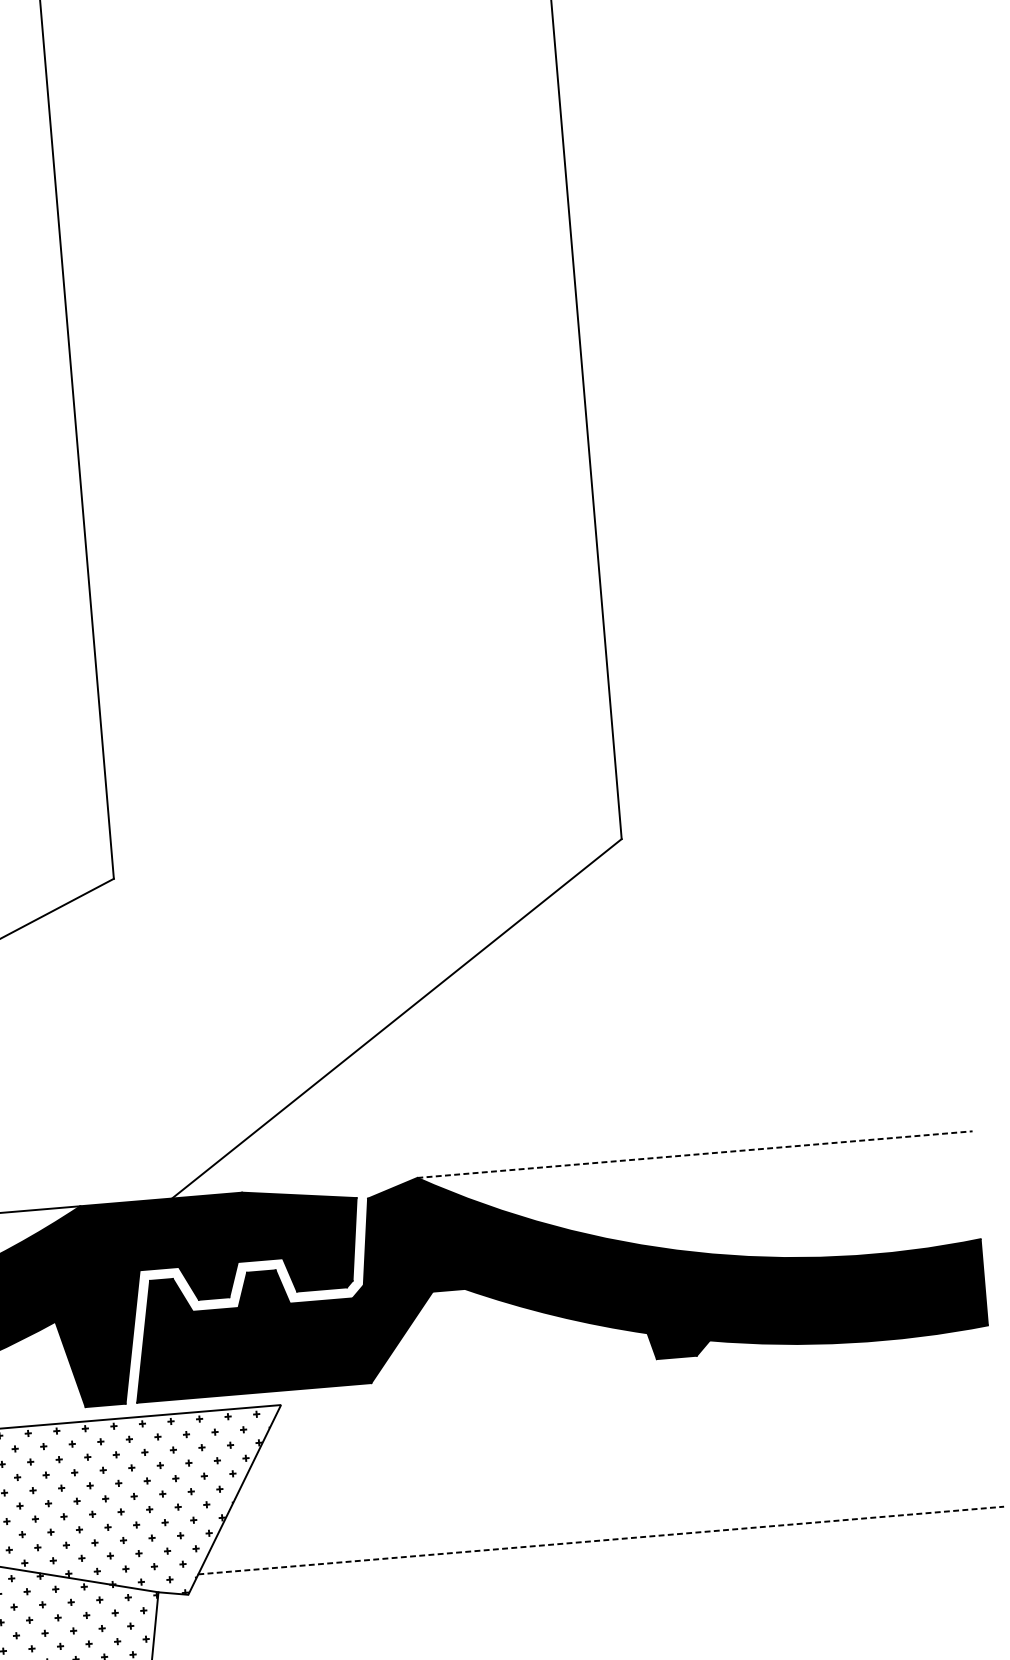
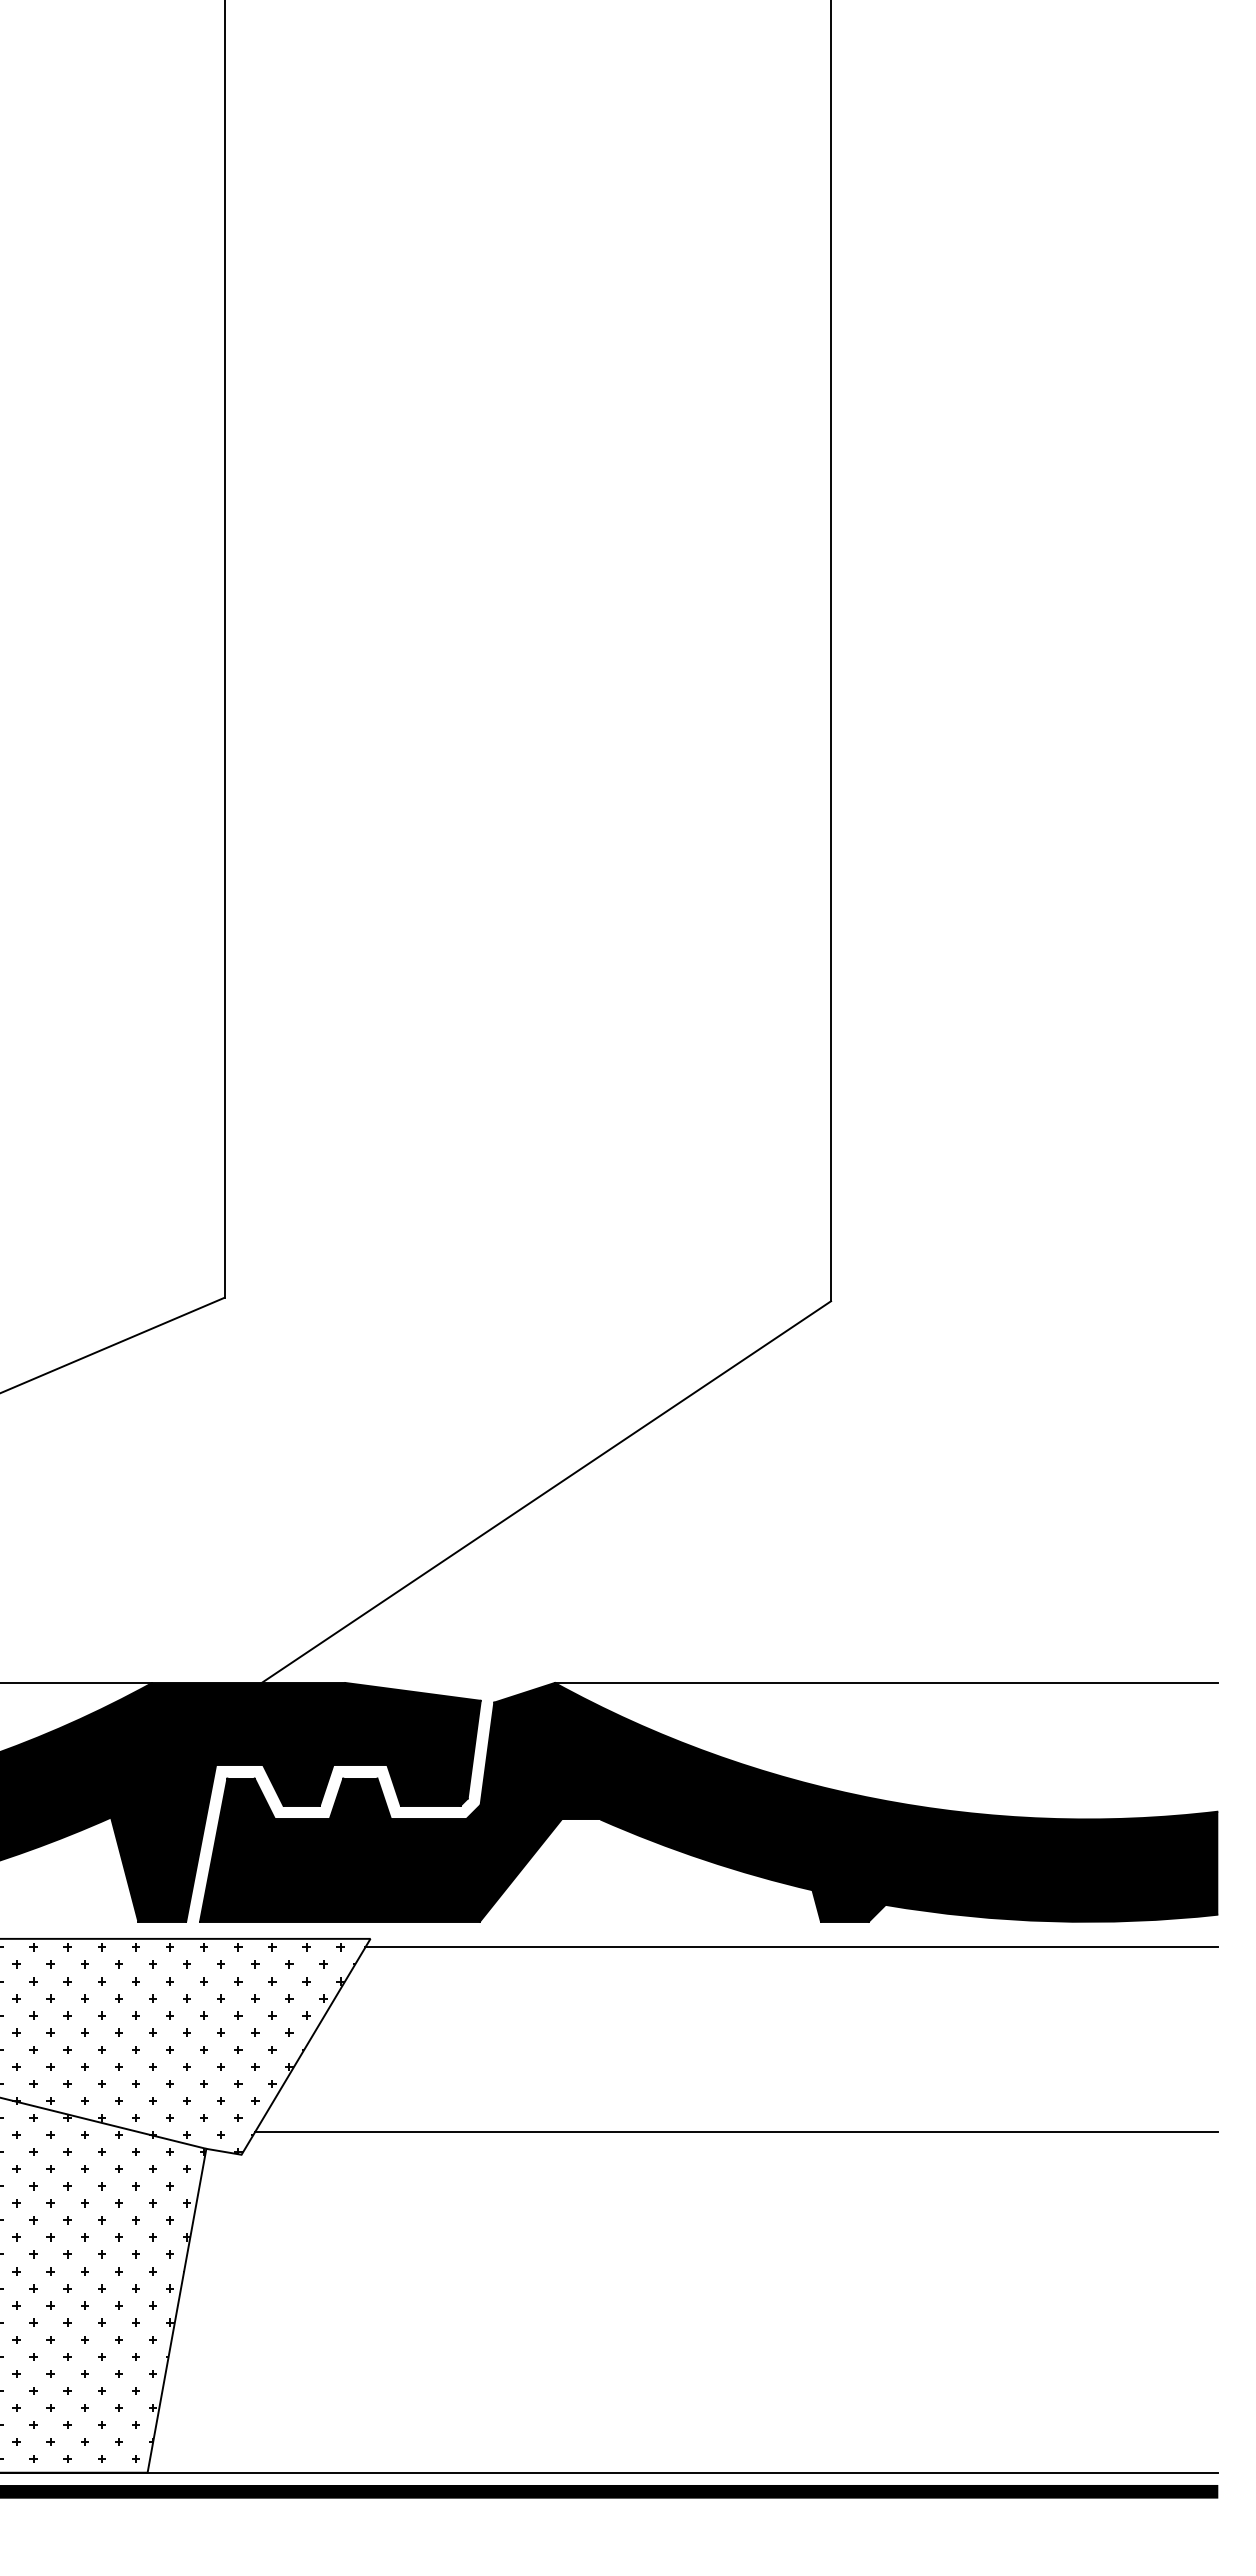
line: (694, 1154) -> (886, 1682), dashed -> solid
line: (634, 1382) -> (791, 1947), added
line: (601, 1540) -> (737, 2131), dashed -> solid

